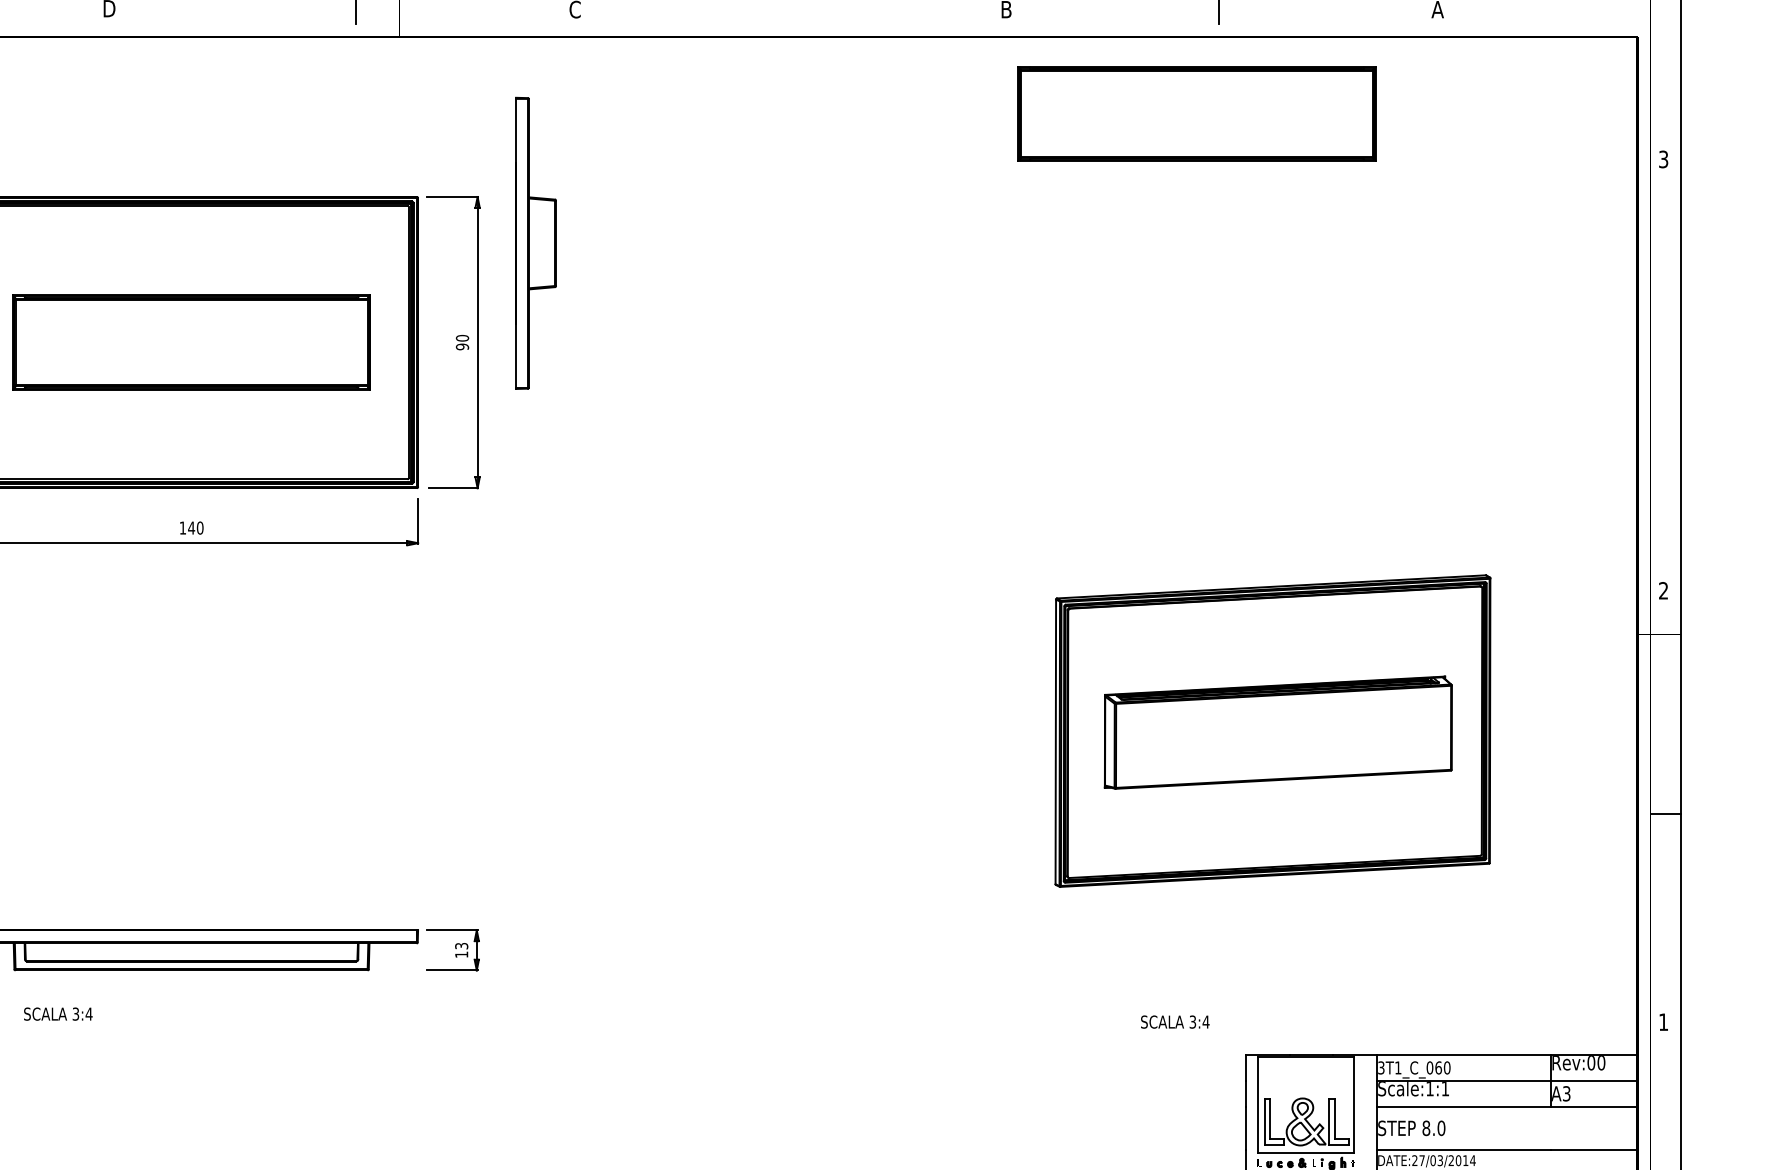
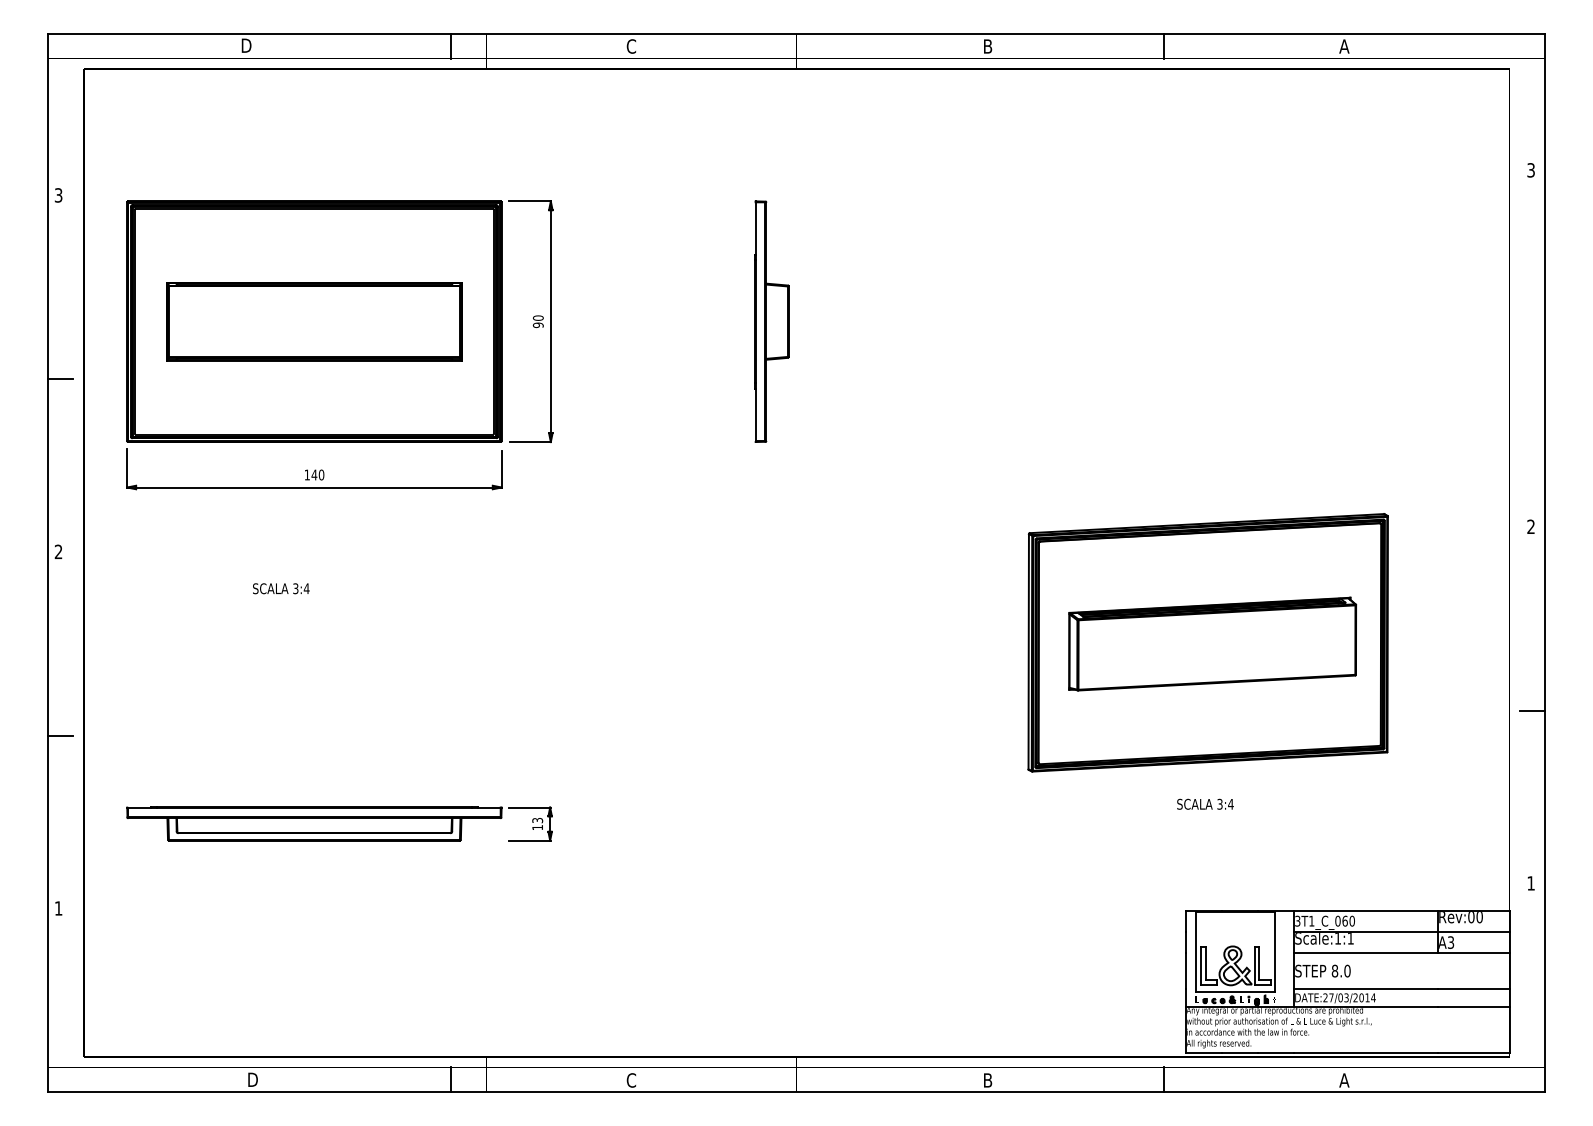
part: (1197, 113) -> (1145, 132), removed
part: (535, 243) -> (771, 321), moved
text: (58, 1013) -> (281, 588), moved
text: (1175, 1021) -> (1205, 803), moved

